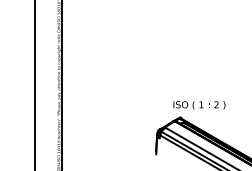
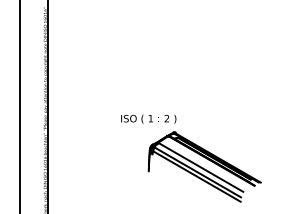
text: (199, 104) -> (148, 118), moved

